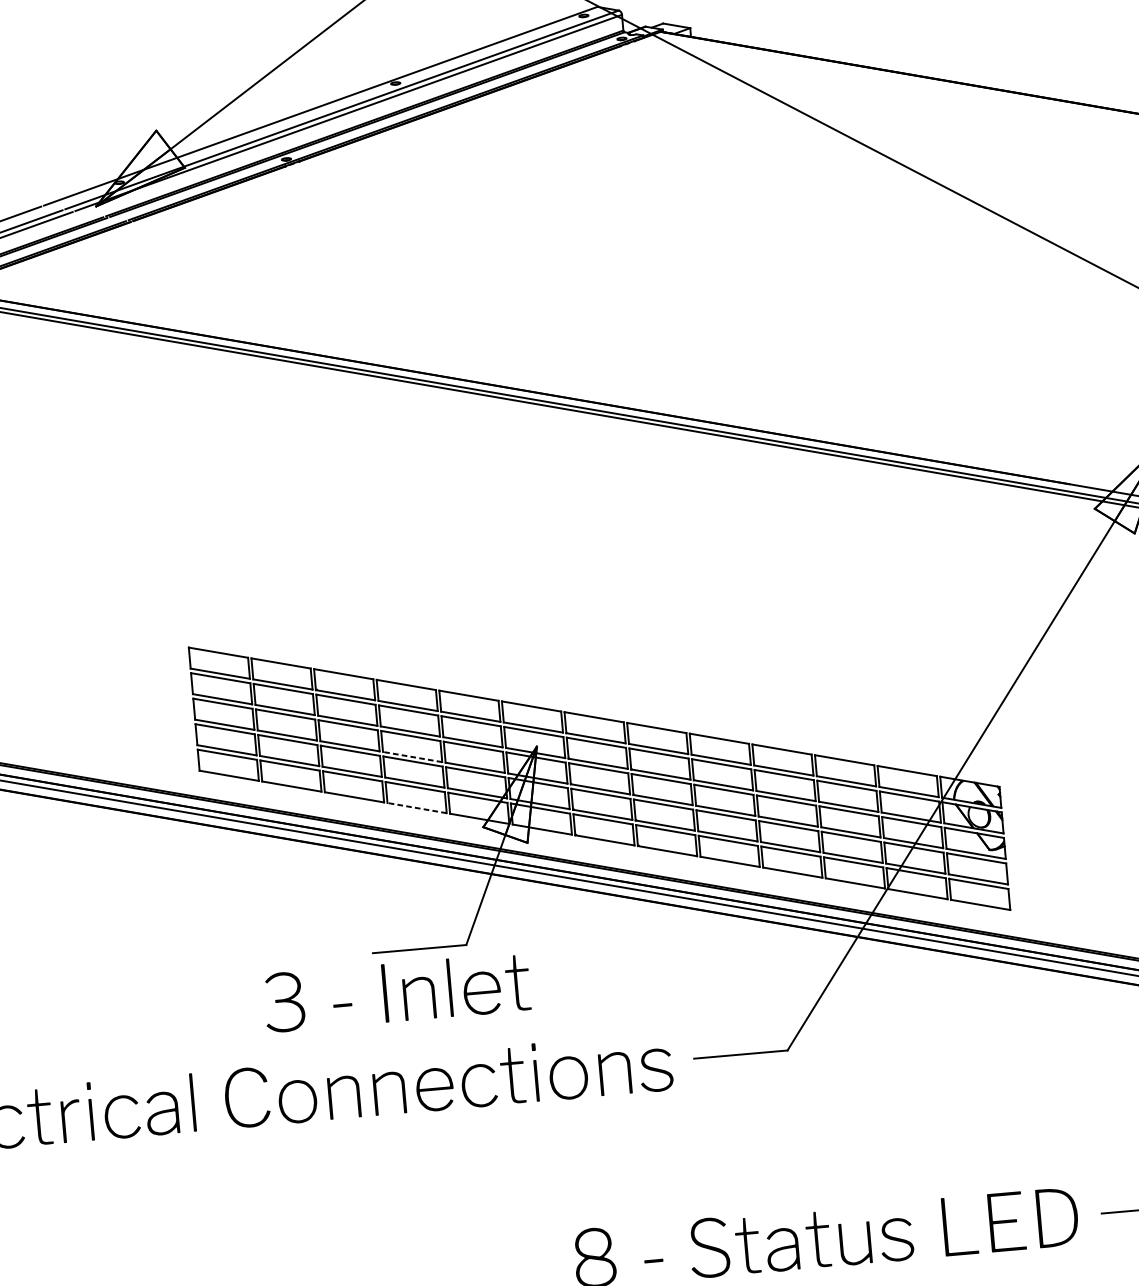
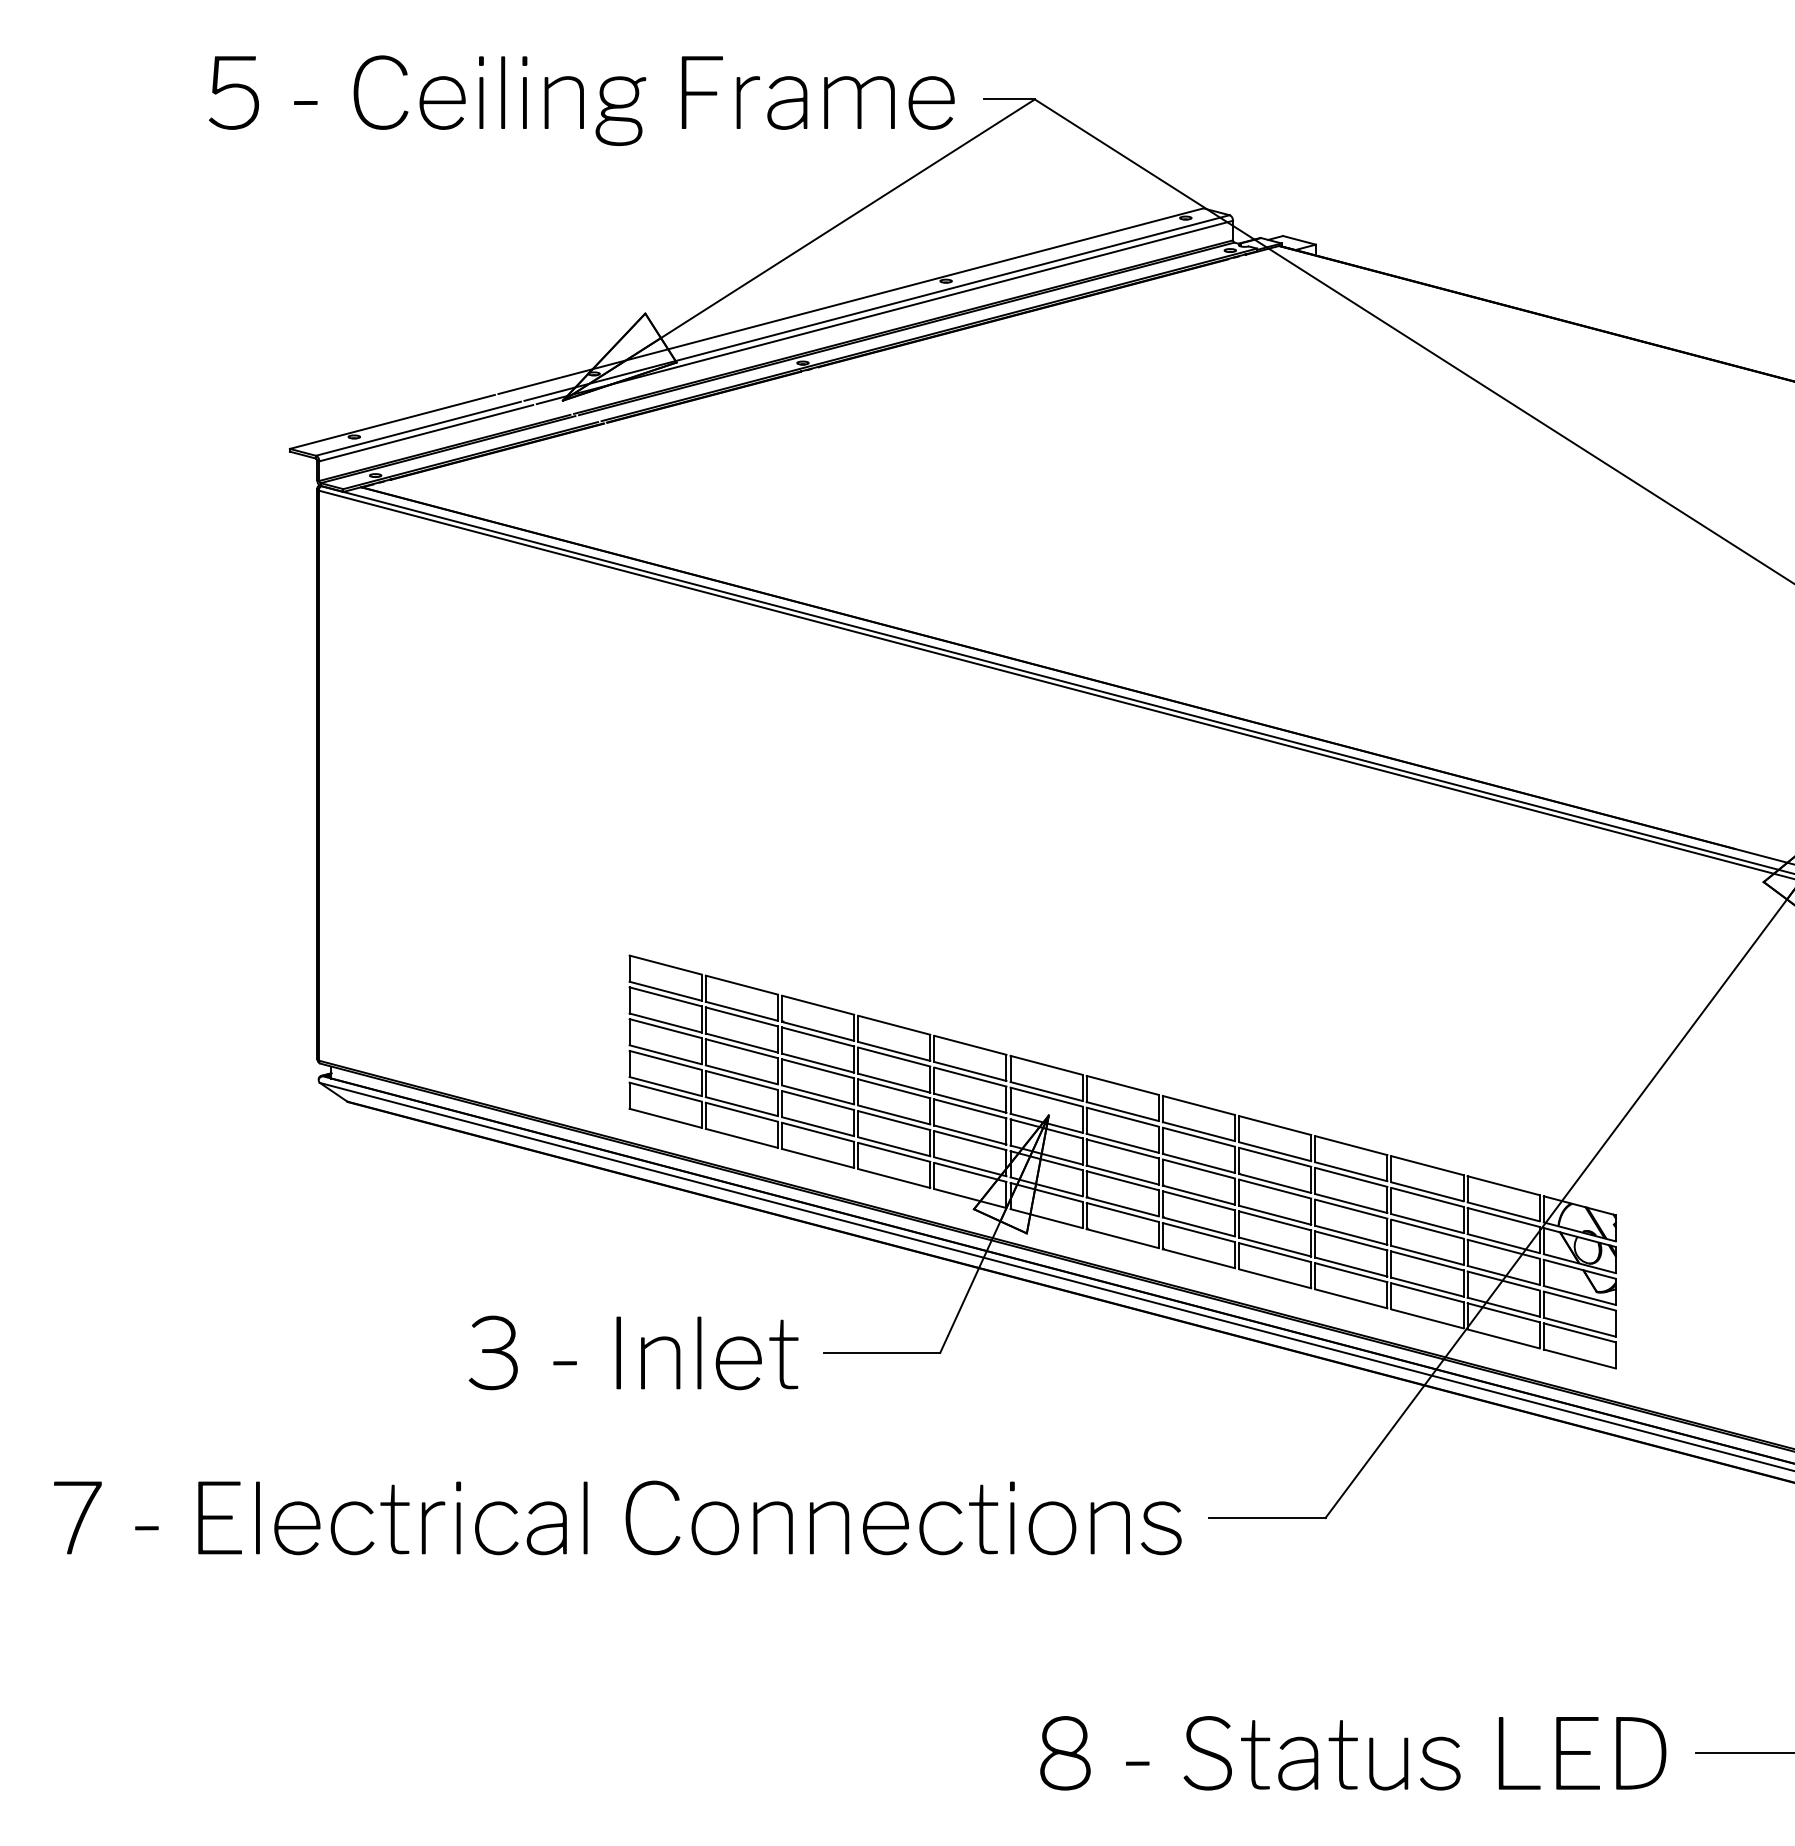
line: (412, 756) -> (893, 1114), dashed -> solid
line: (416, 808) -> (893, 1178), dashed -> solid
text: (396, 992) -> (633, 1352), moved

